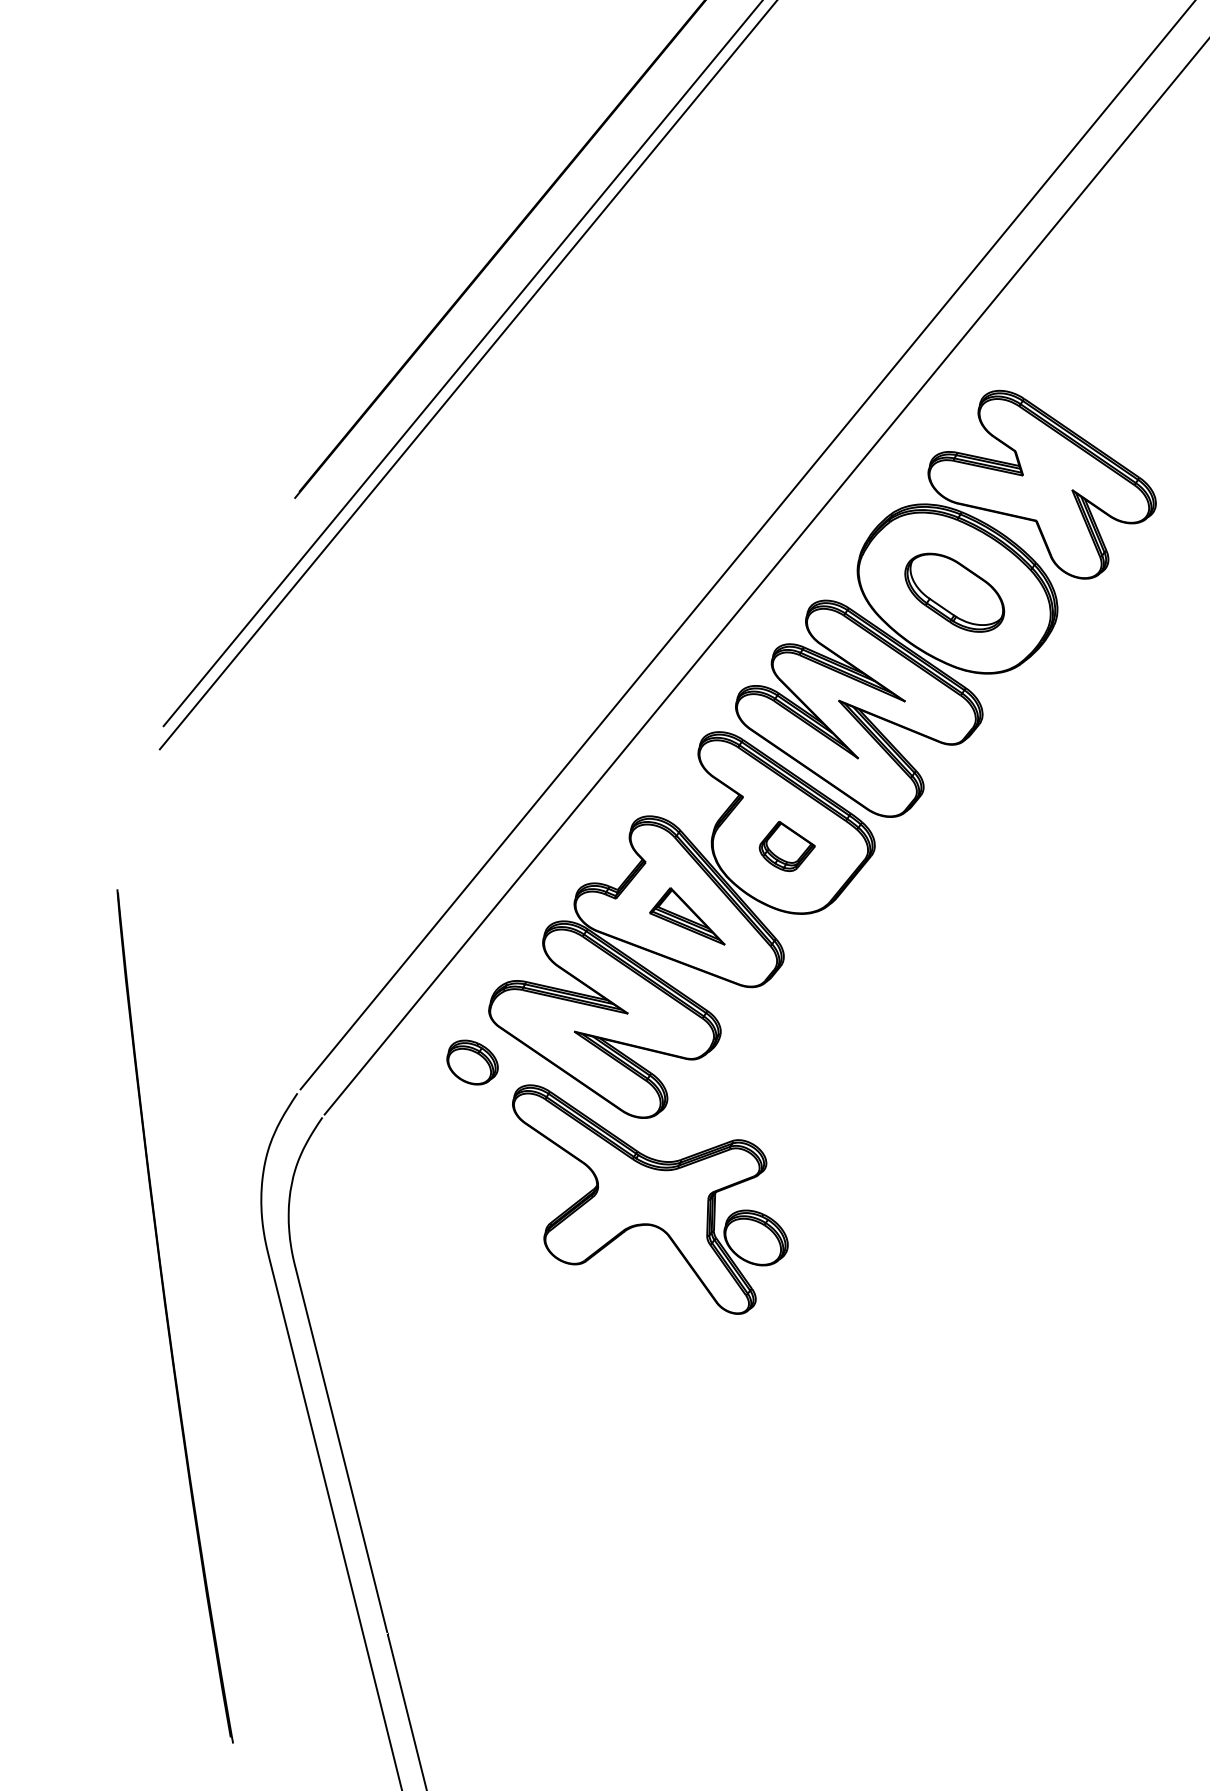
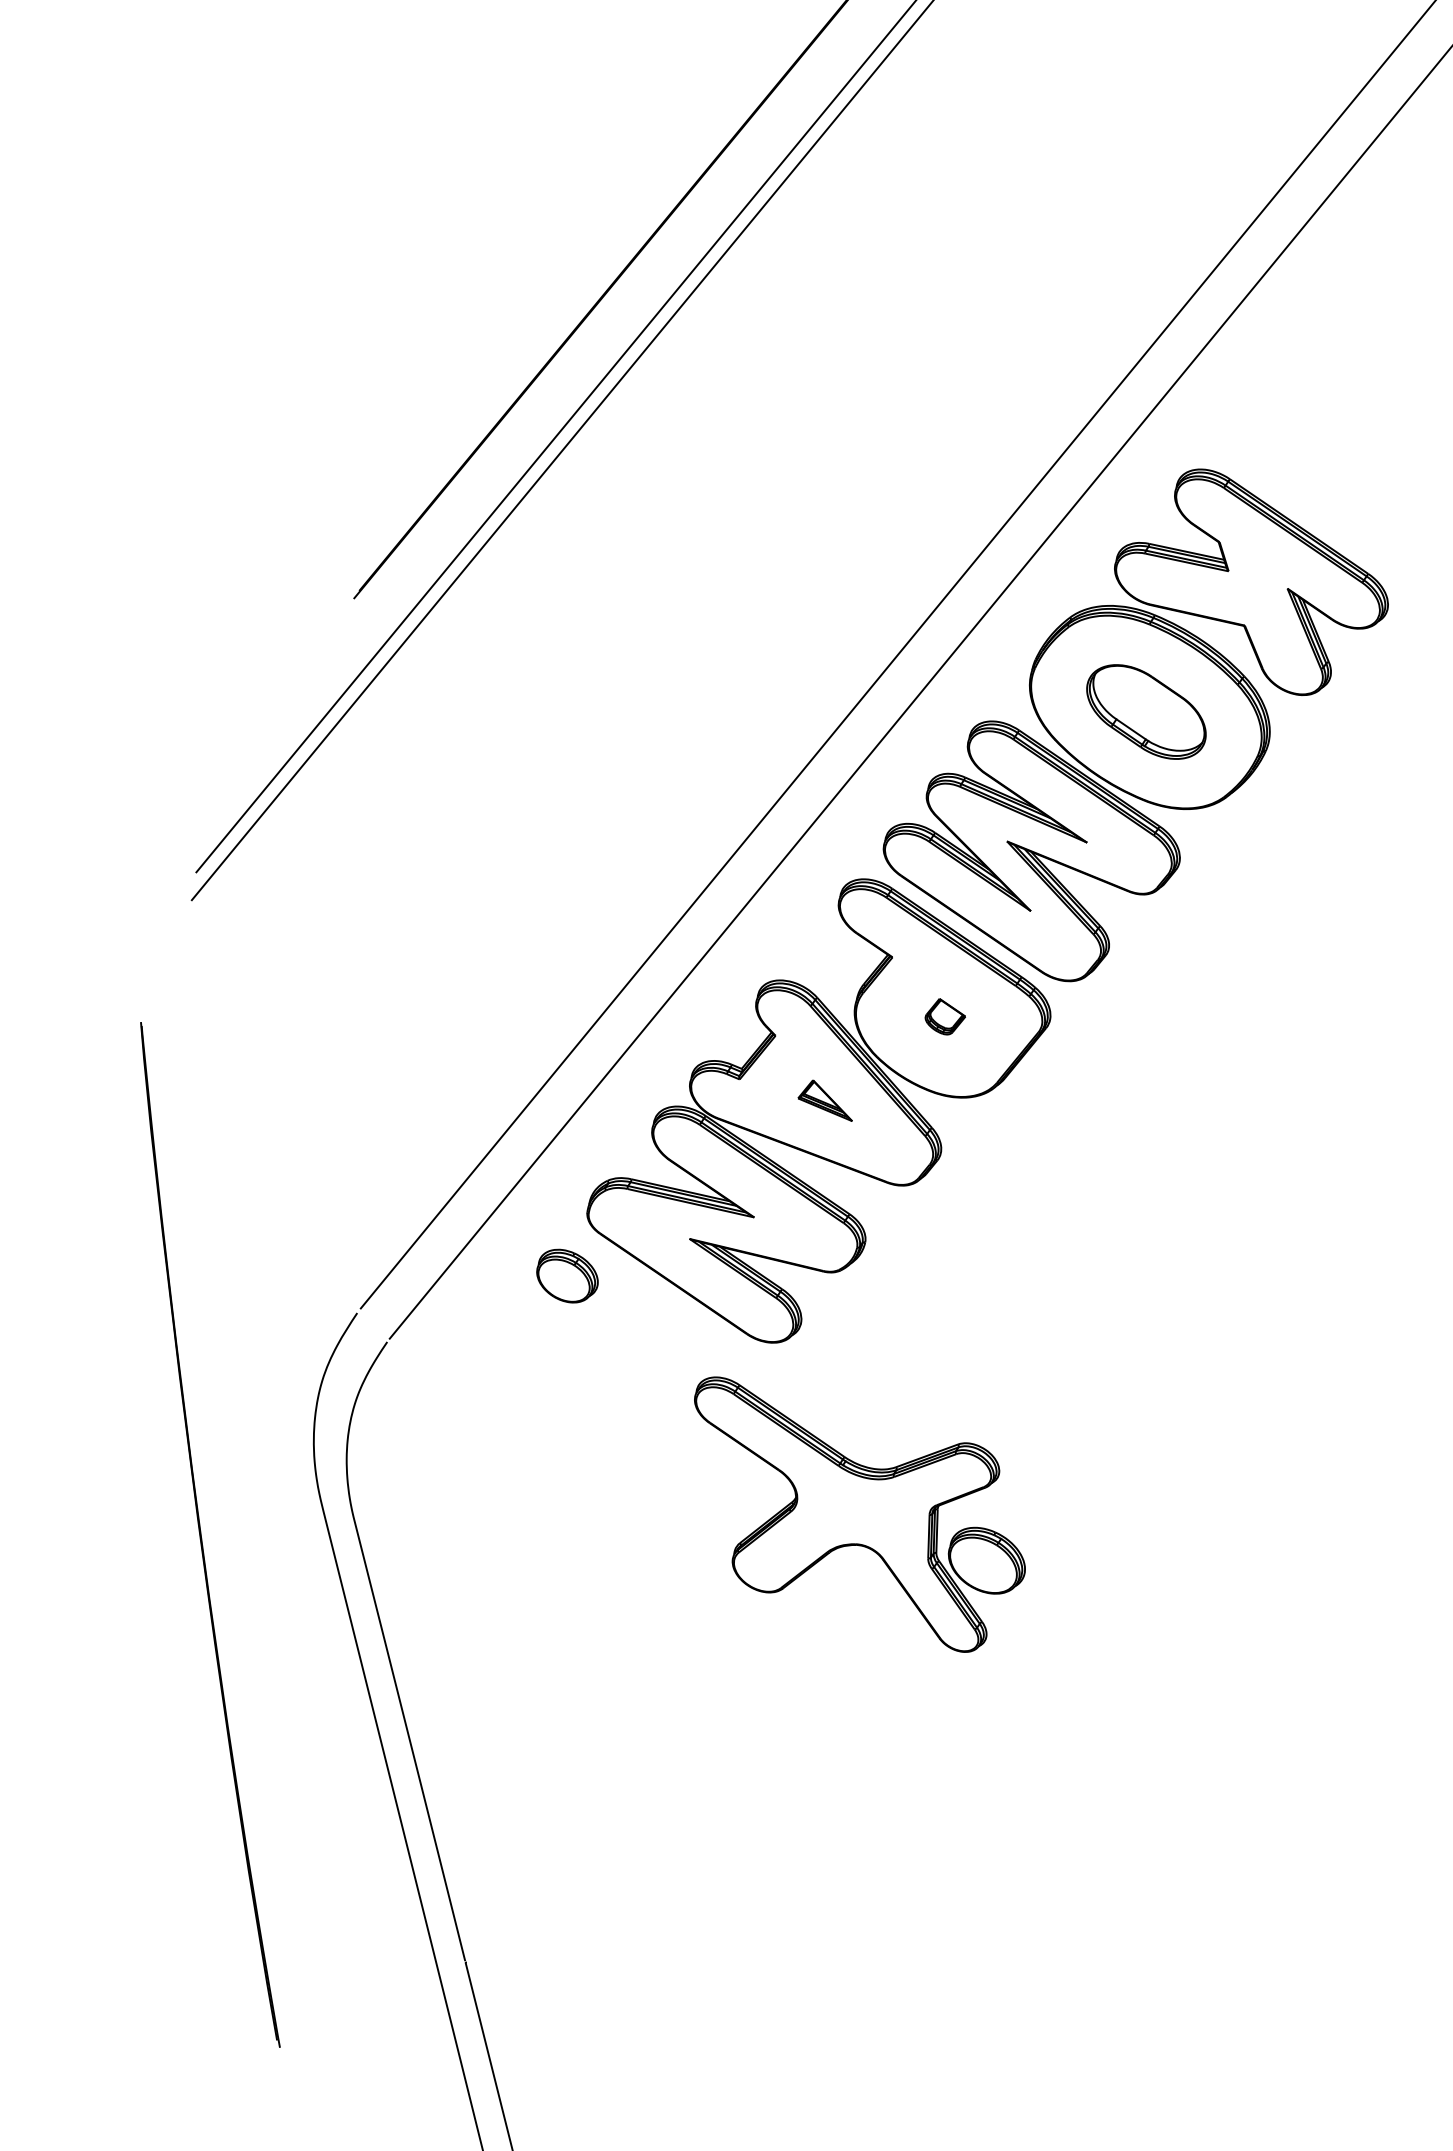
part: (787, 846) -> (945, 1016), size x0.6
part: (686, 916) -> (824, 1100), size x0.6
part: (649, 1199) -> (859, 1514), moved
part: (168, 1319) -> (202, 1538), moved

